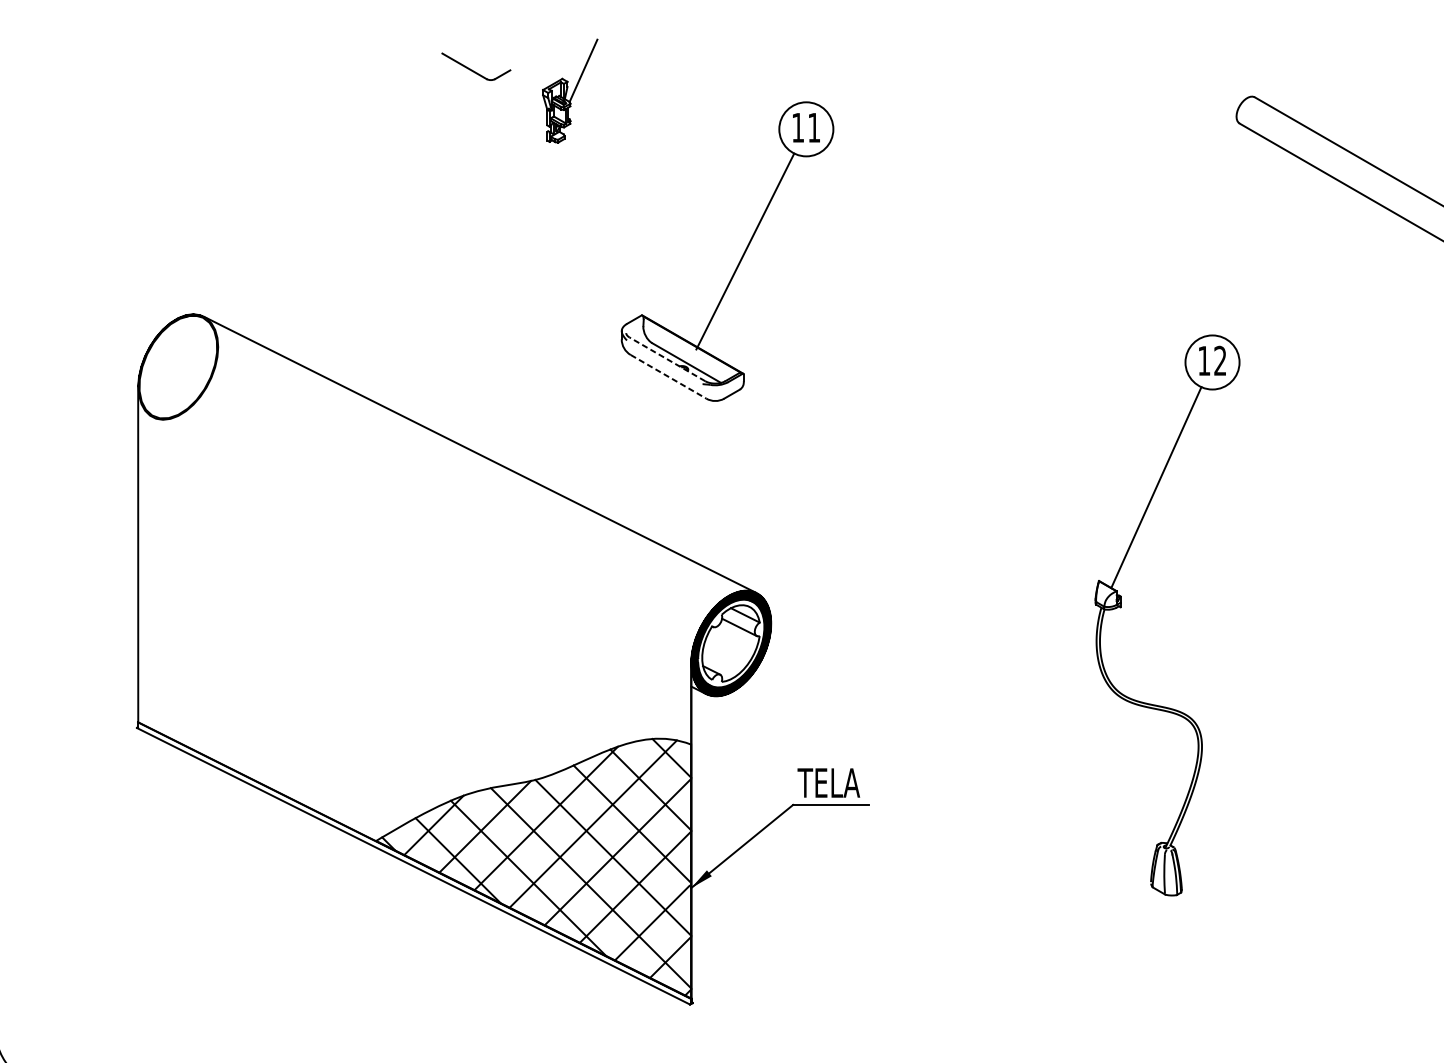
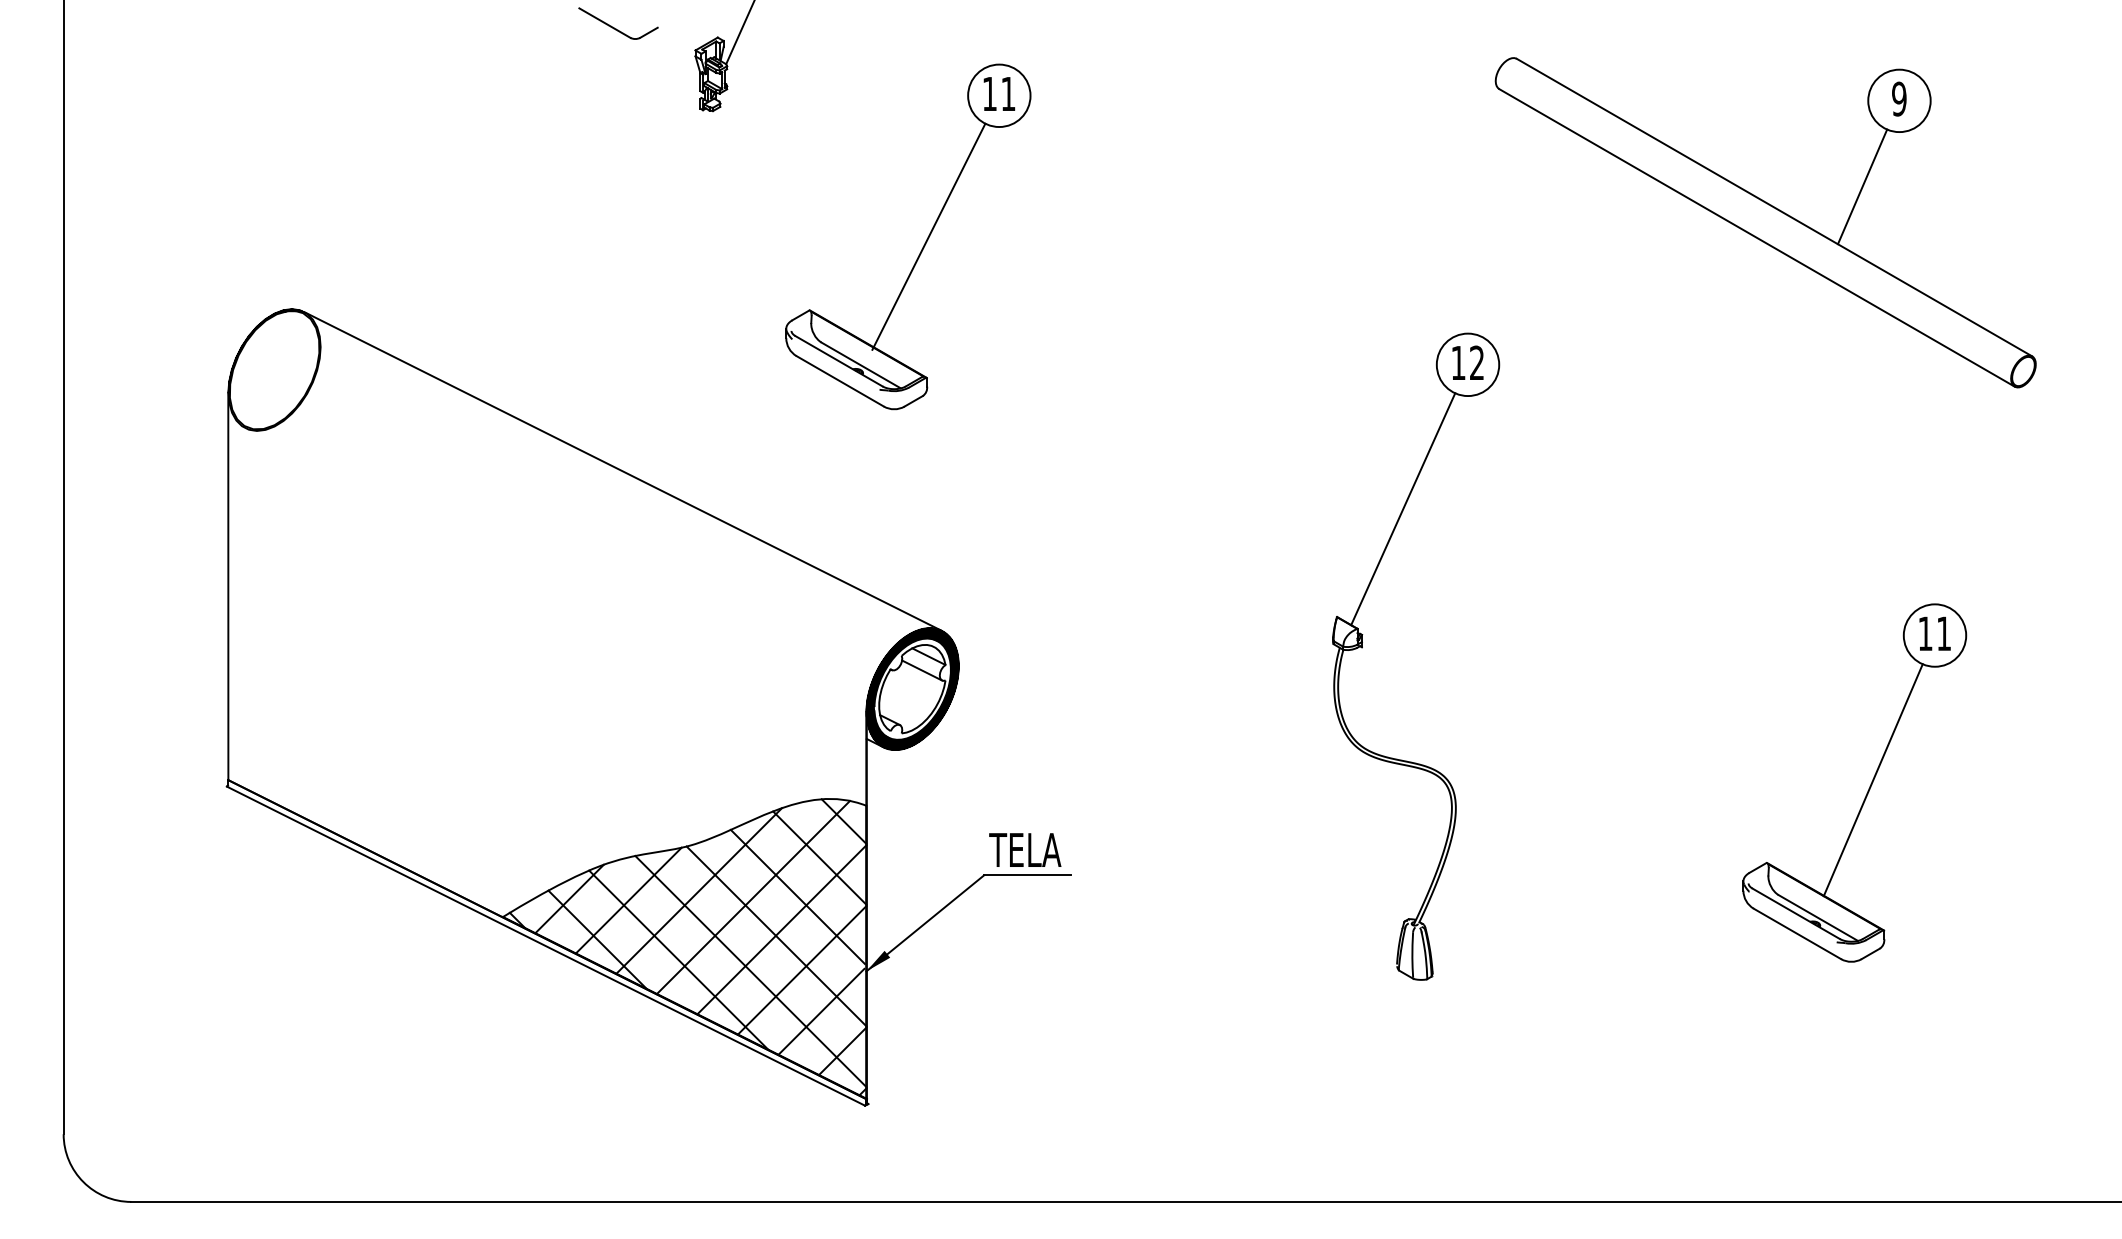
line: (666, 359) -> (838, 361), dashed -> solid
line: (668, 376) -> (840, 381), dashed -> solid

